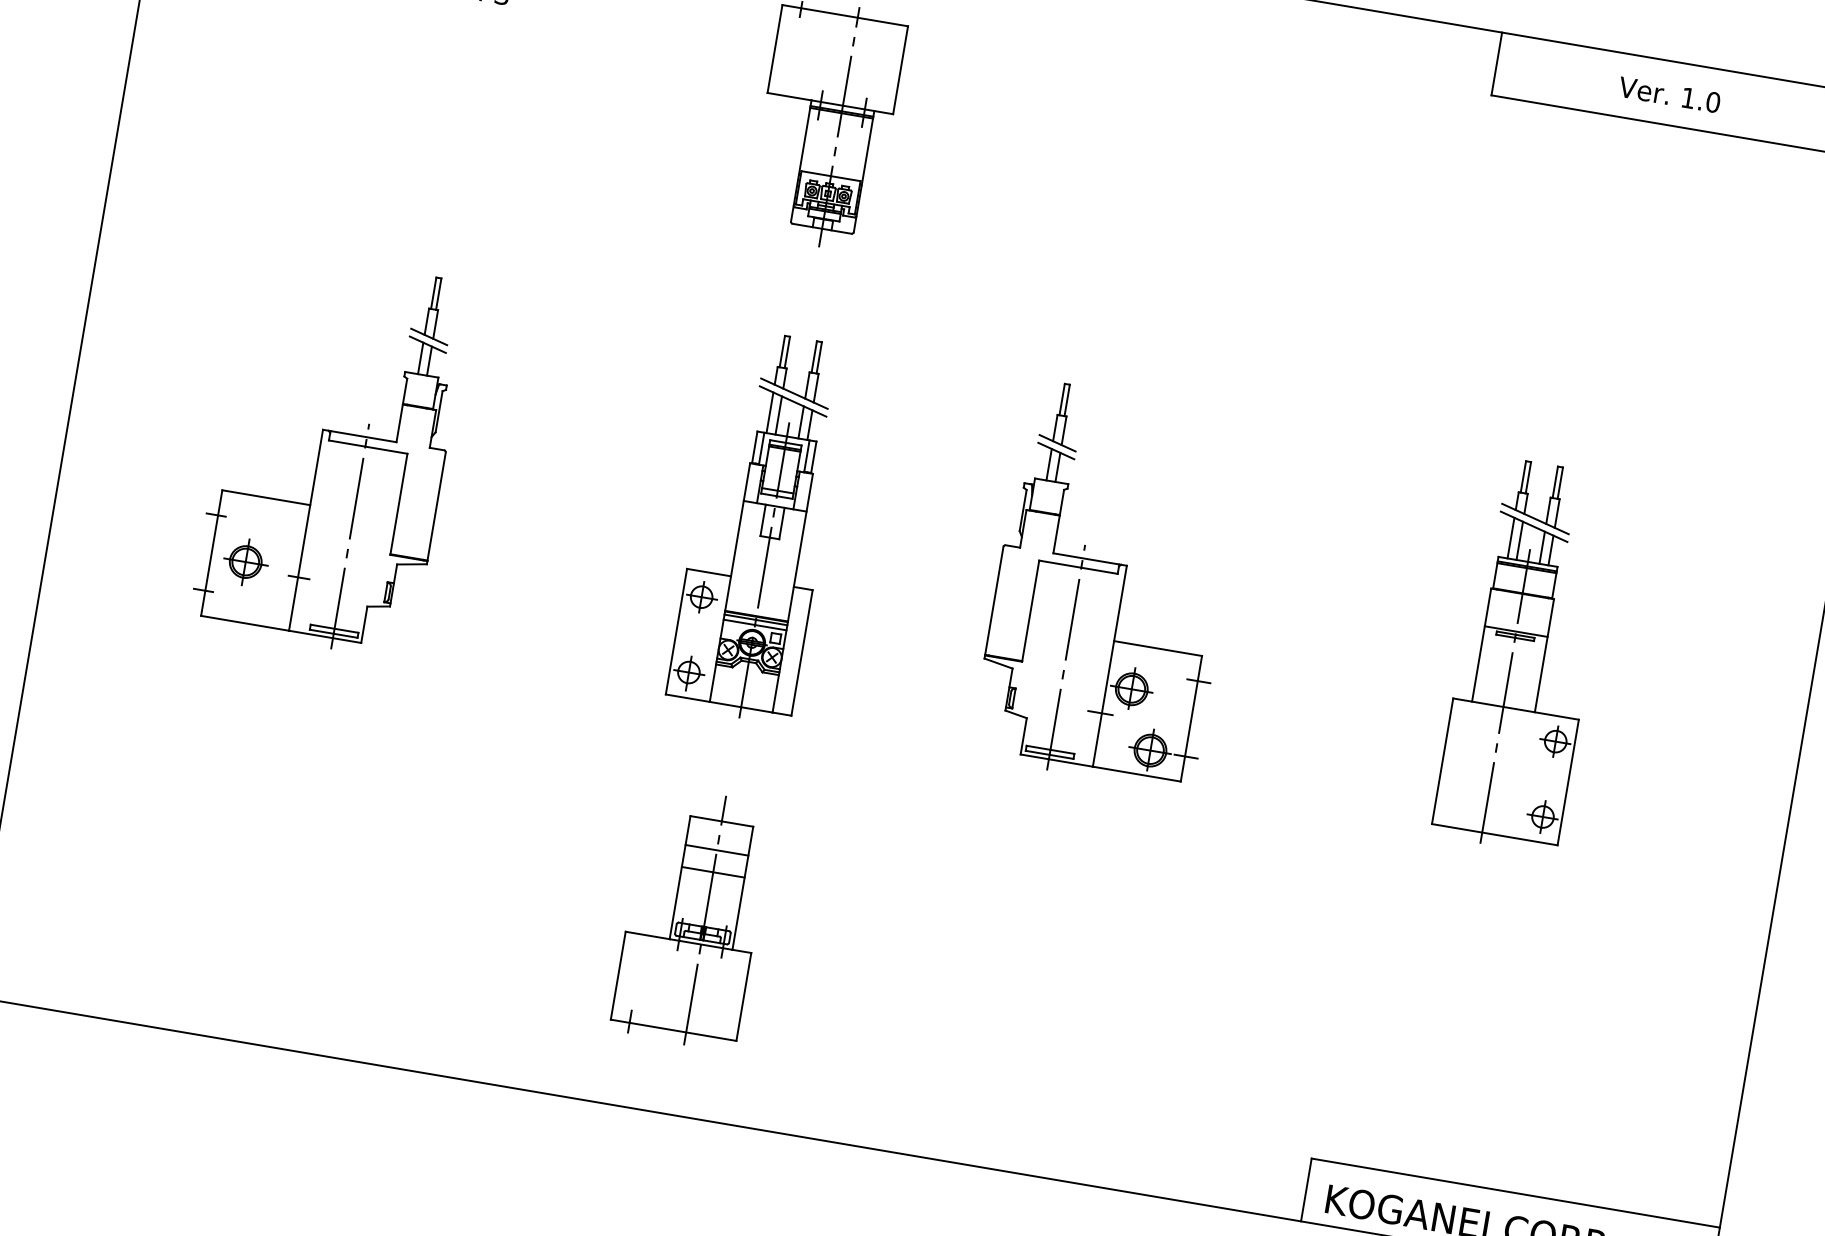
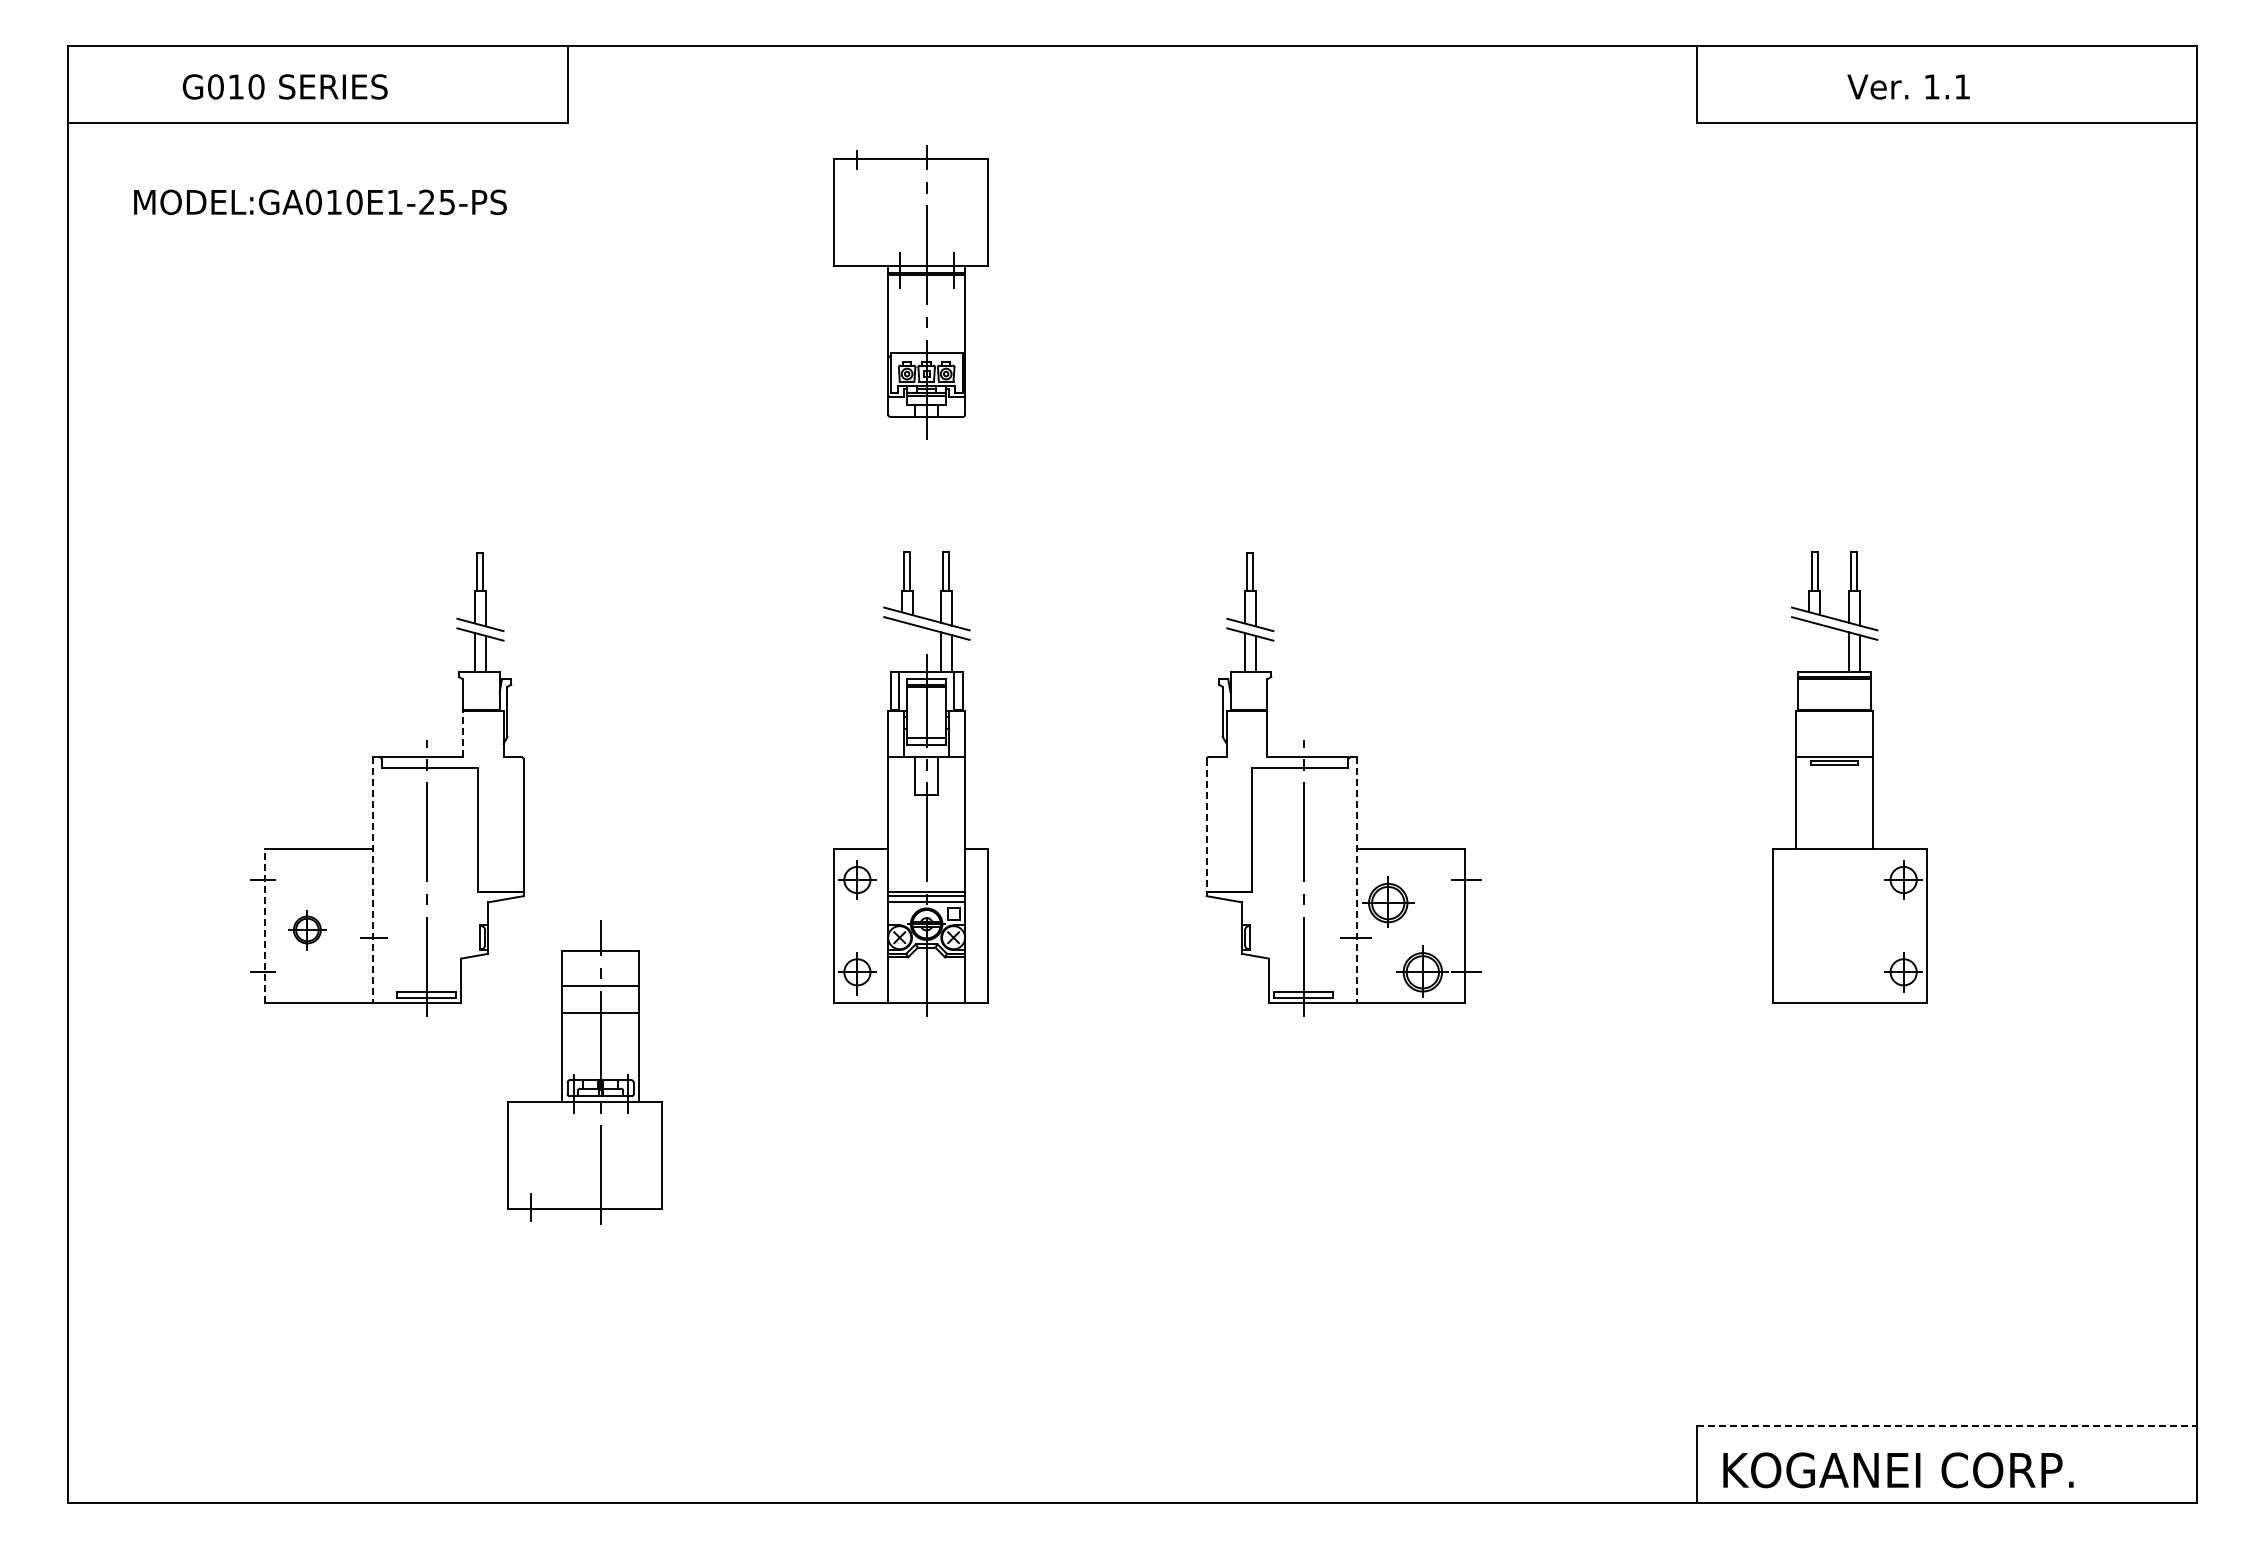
text: (1713, 102) -> (1962, 86), 1.0 -> 1.1
line: (769, 412) -> (901, 646), removed
line: (778, 414) -> (912, 647), removed
line: (399, 423) -> (462, 733), solid -> dashed
line: (305, 530) -> (372, 880), solid -> dashed
line: (1511, 538) -> (1809, 646), removed
line: (1519, 540) -> (1820, 647), removed
line: (212, 553) -> (265, 926), solid -> dashed
part: (245, 561) -> (307, 929), size x0.7
line: (994, 600) -> (1206, 825), solid -> dashed
line: (1109, 666) -> (1357, 880), solid -> dashed
line: (1505, 695) -> (1834, 835), removed
part: (691, 918) -> (584, 1072), moved
line: (1516, 1192) -> (1947, 1425), solid -> dashed

